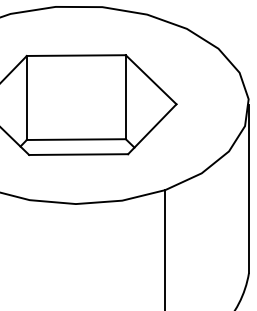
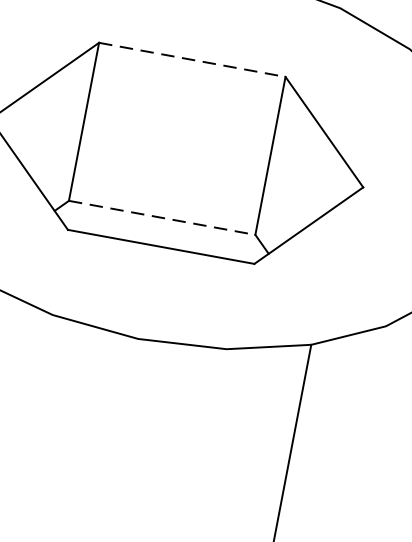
line: (76, 55) -> (192, 59), solid -> dashed
line: (76, 139) -> (162, 217), solid -> dashed

